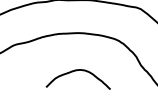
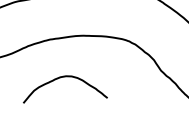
curve: (77, 71) -> (62, 78), moved

